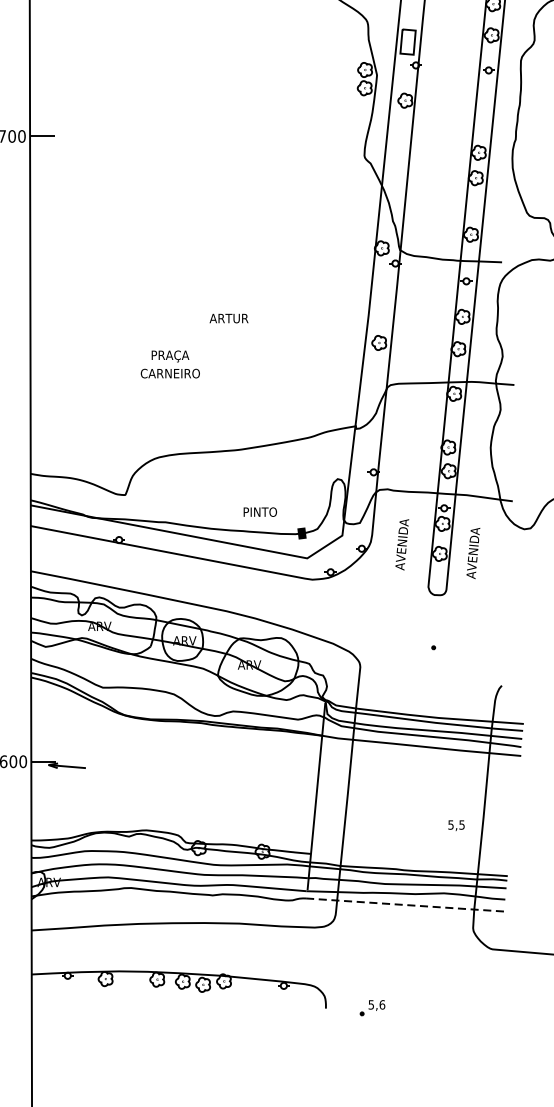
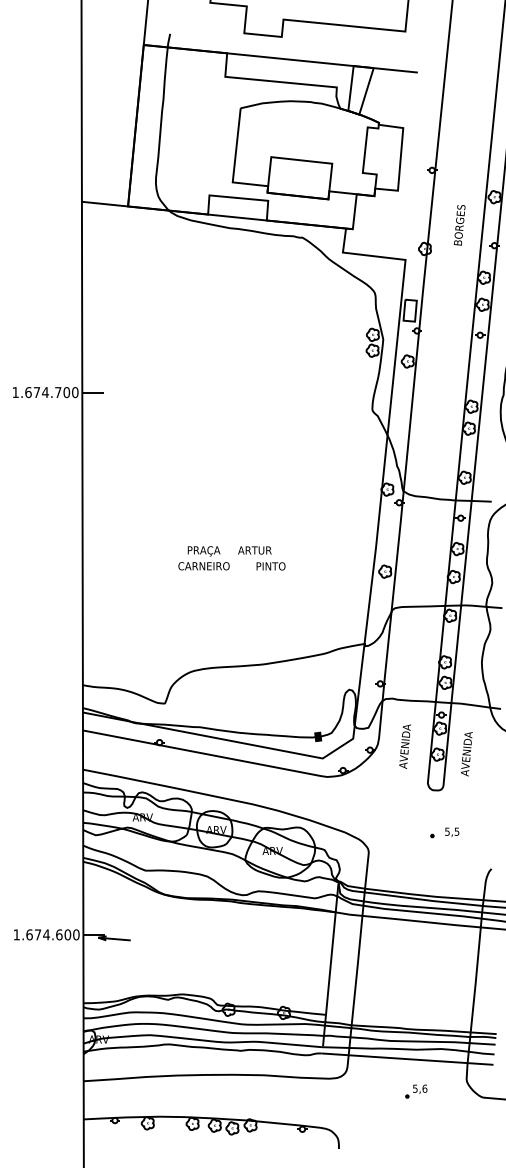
text: (169, 364) -> (203, 558), moved
text: (259, 512) -> (270, 566), moved
text: (456, 824) -> (452, 831), moved
line: (406, 905) -> (408, 1059), dashed -> solid
part: (372, 1008) -> (416, 1091), moved

